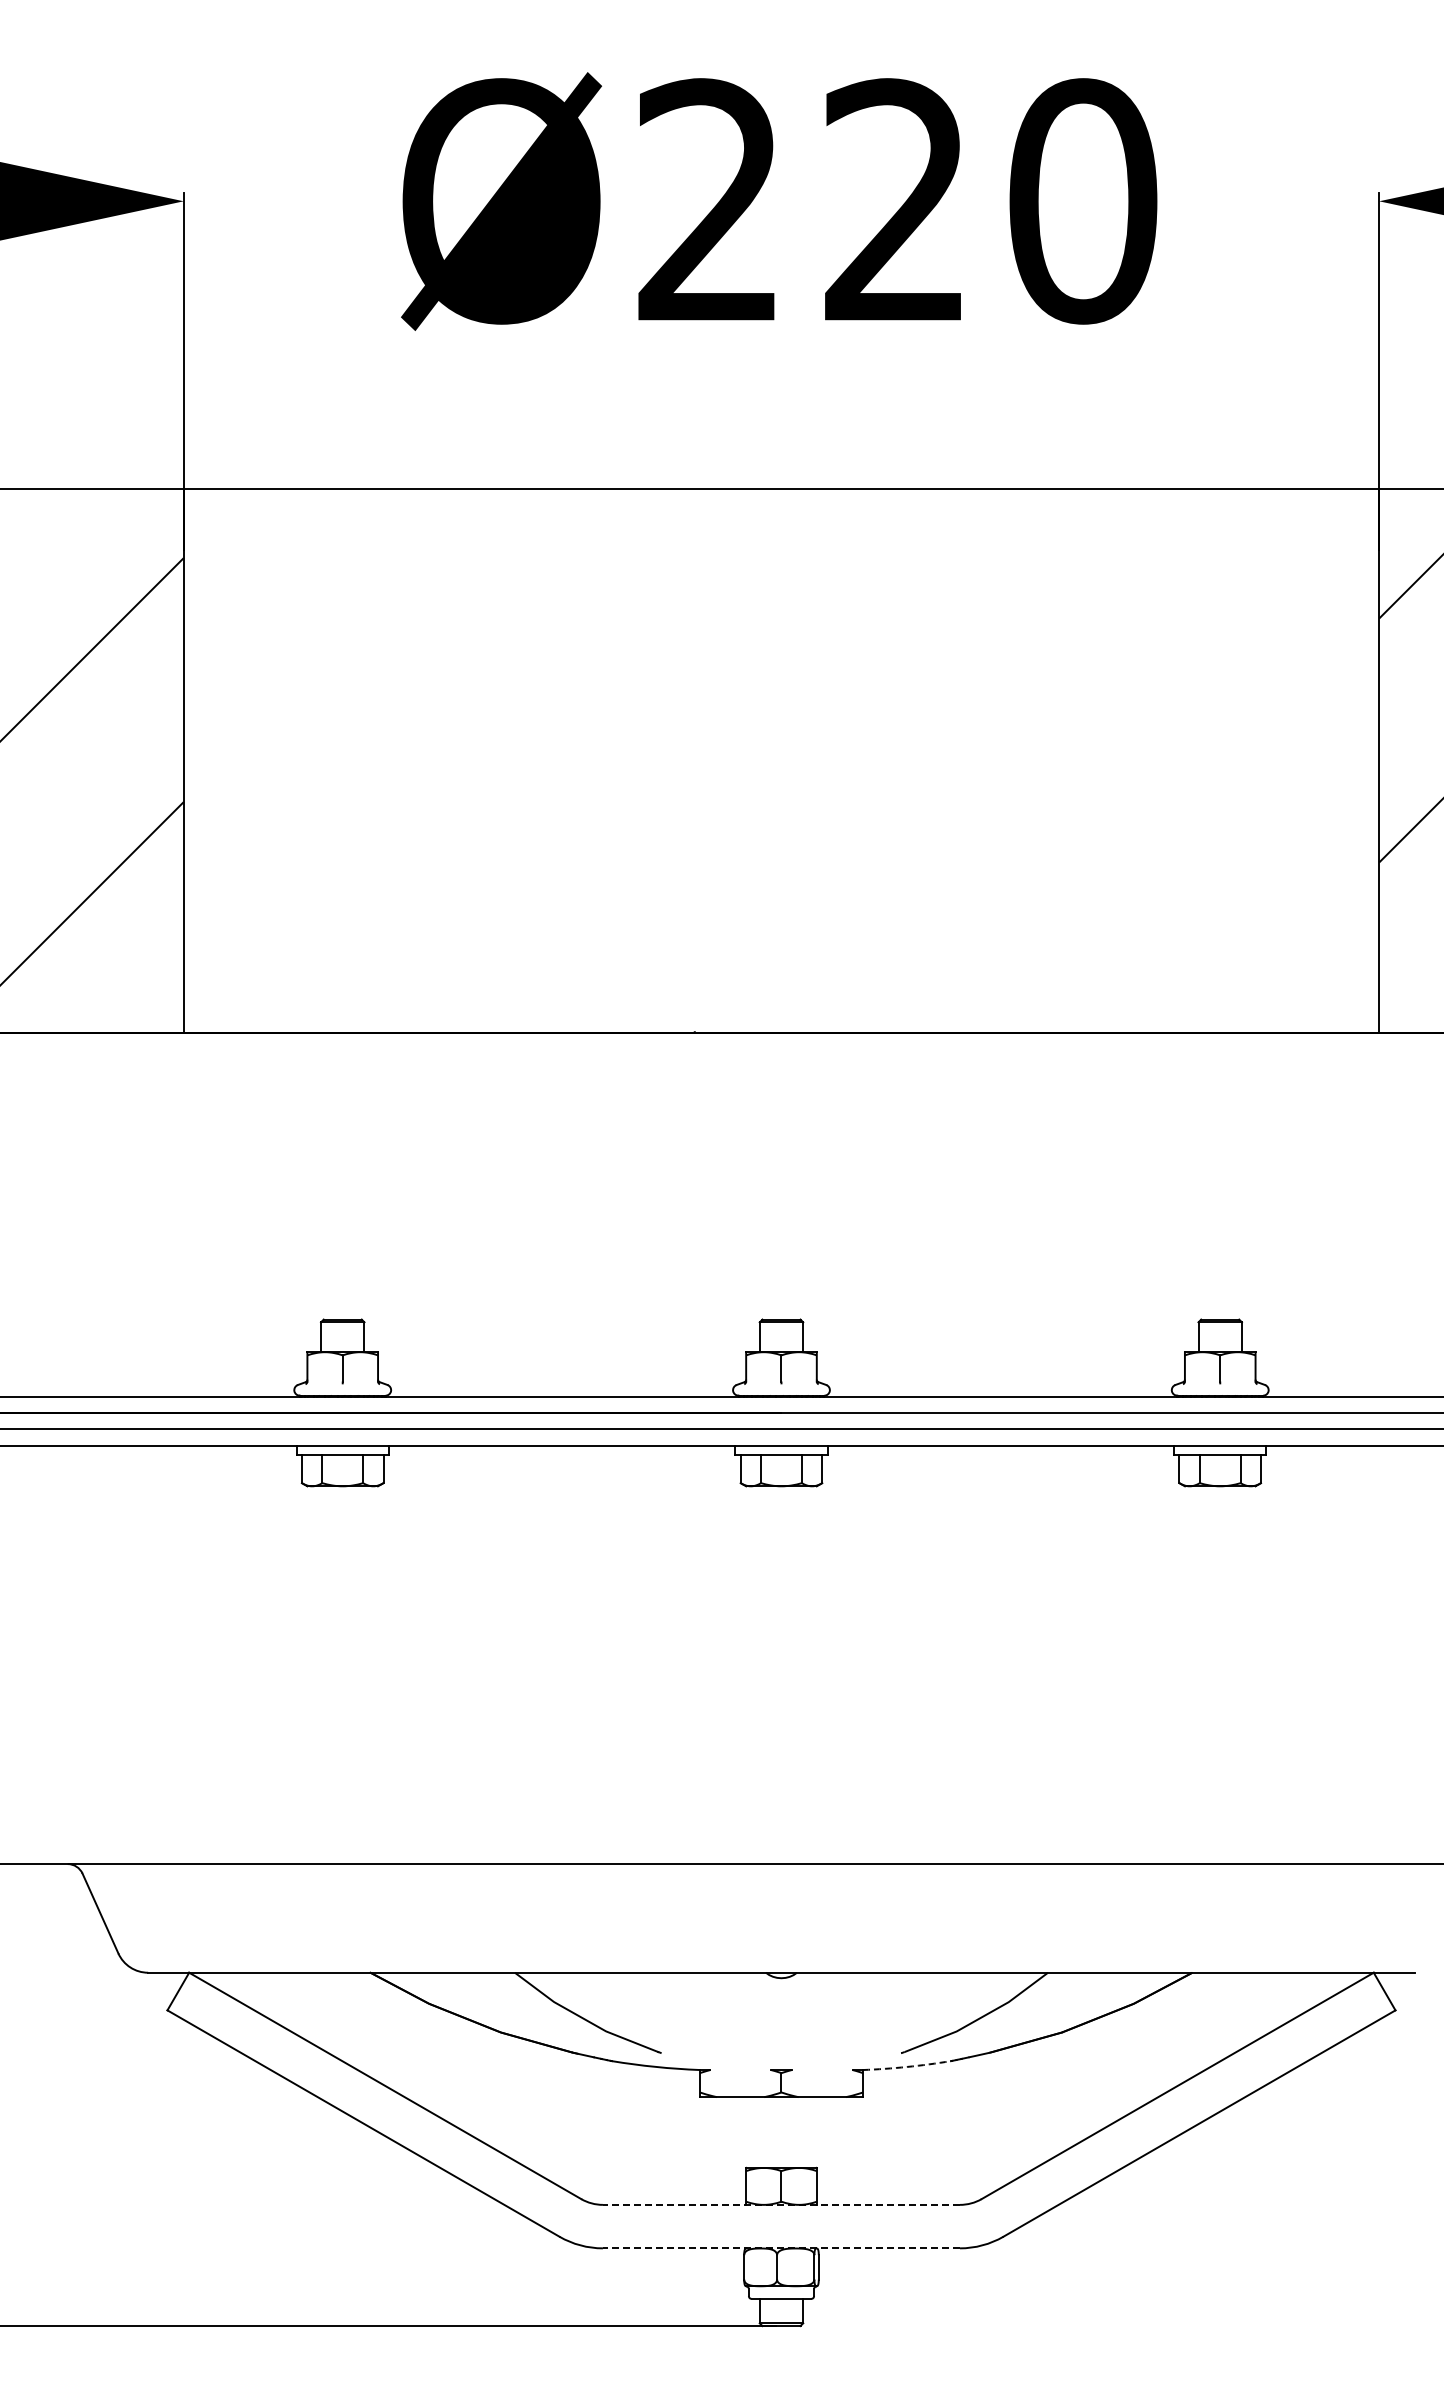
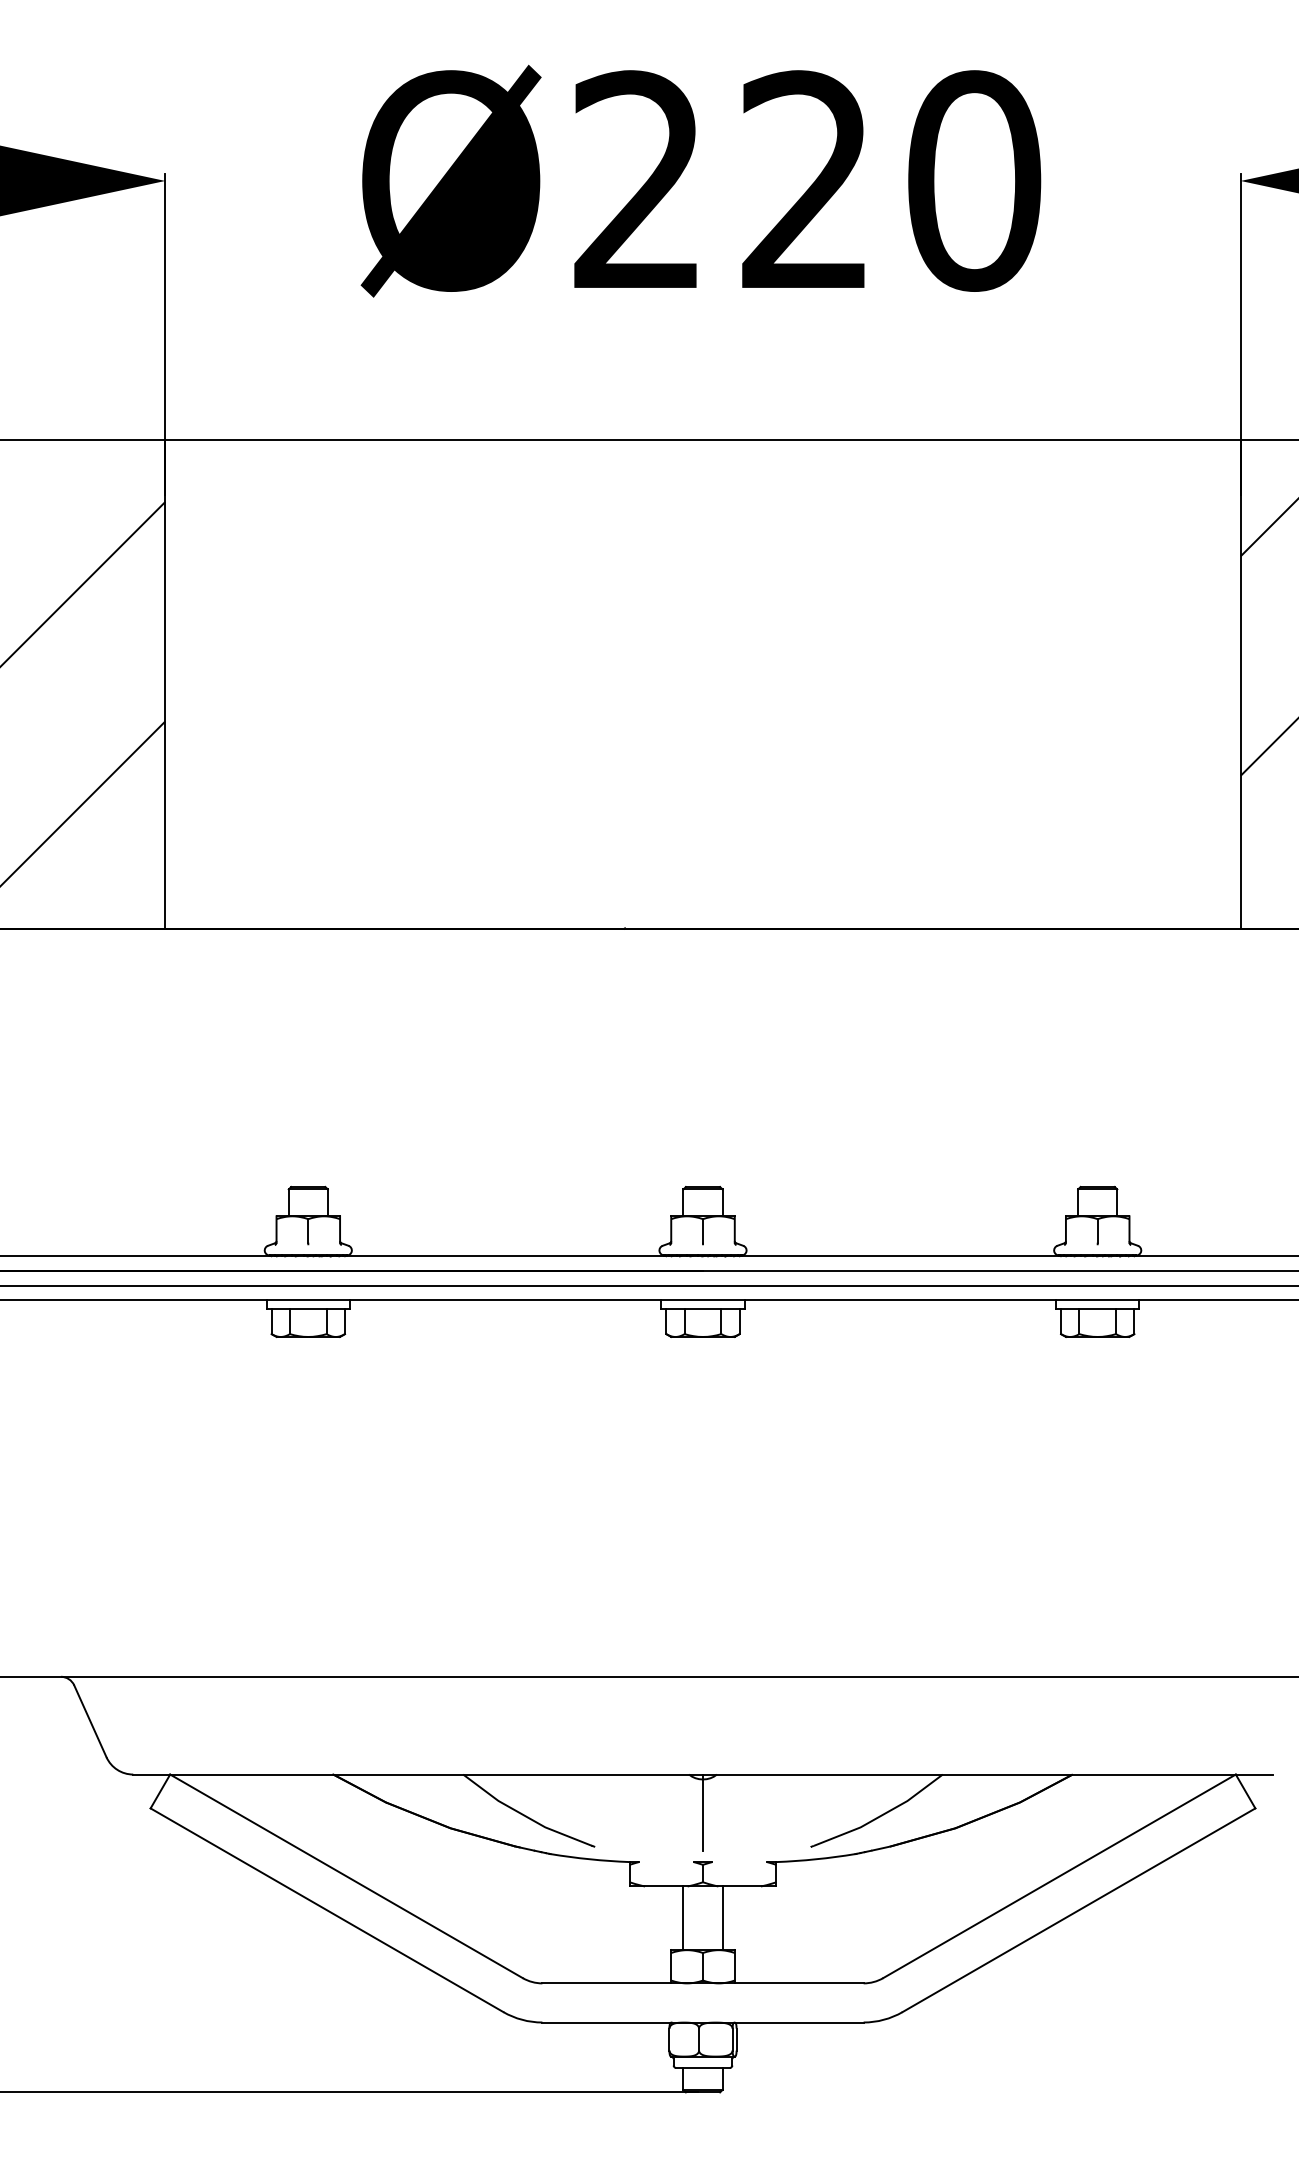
line: (781, 2014) -> (703, 1812), added
arc: (907, 2066) -> (816, 1858), dashed -> solid
line: (759, 2132) -> (683, 1918), added
line: (803, 2132) -> (722, 1918), added
line: (781, 2204) -> (703, 1983), dashed -> solid
line: (781, 2248) -> (703, 2022), dashed -> solid

